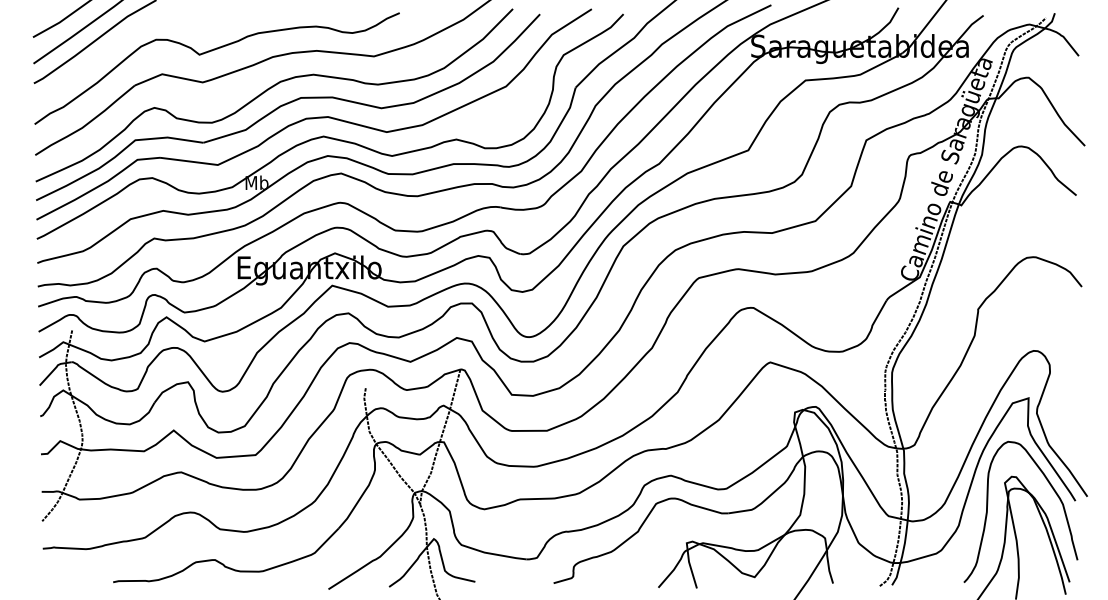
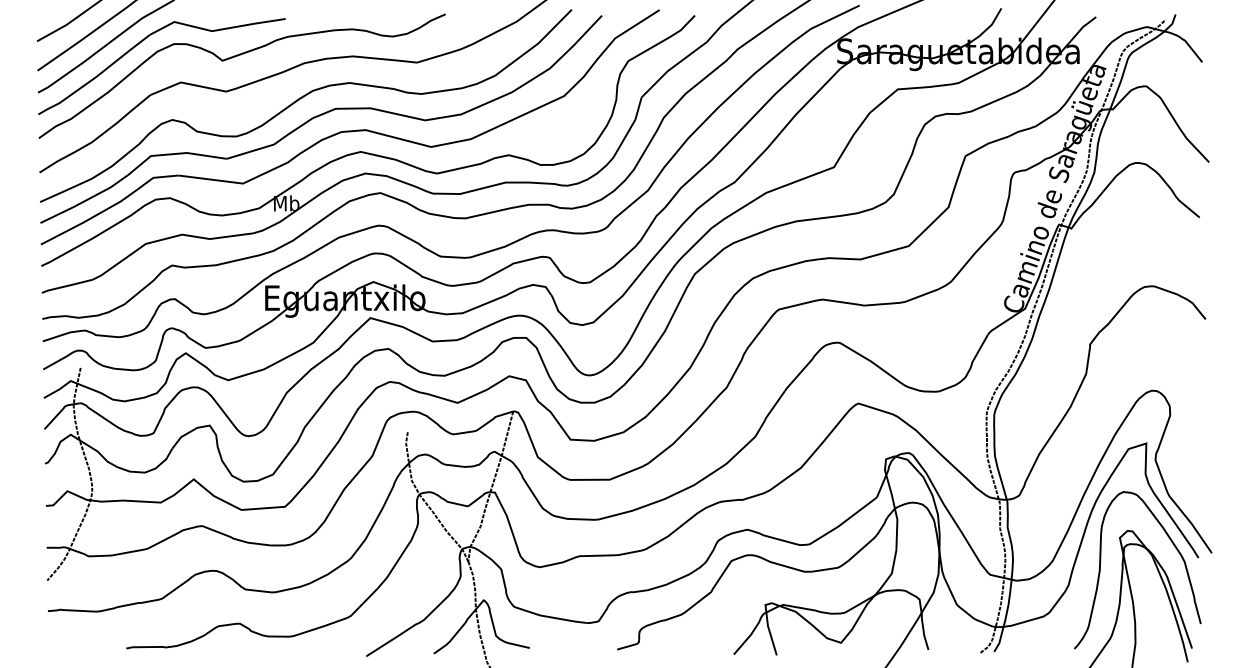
part: (128, 37) -> (143, 41), added

